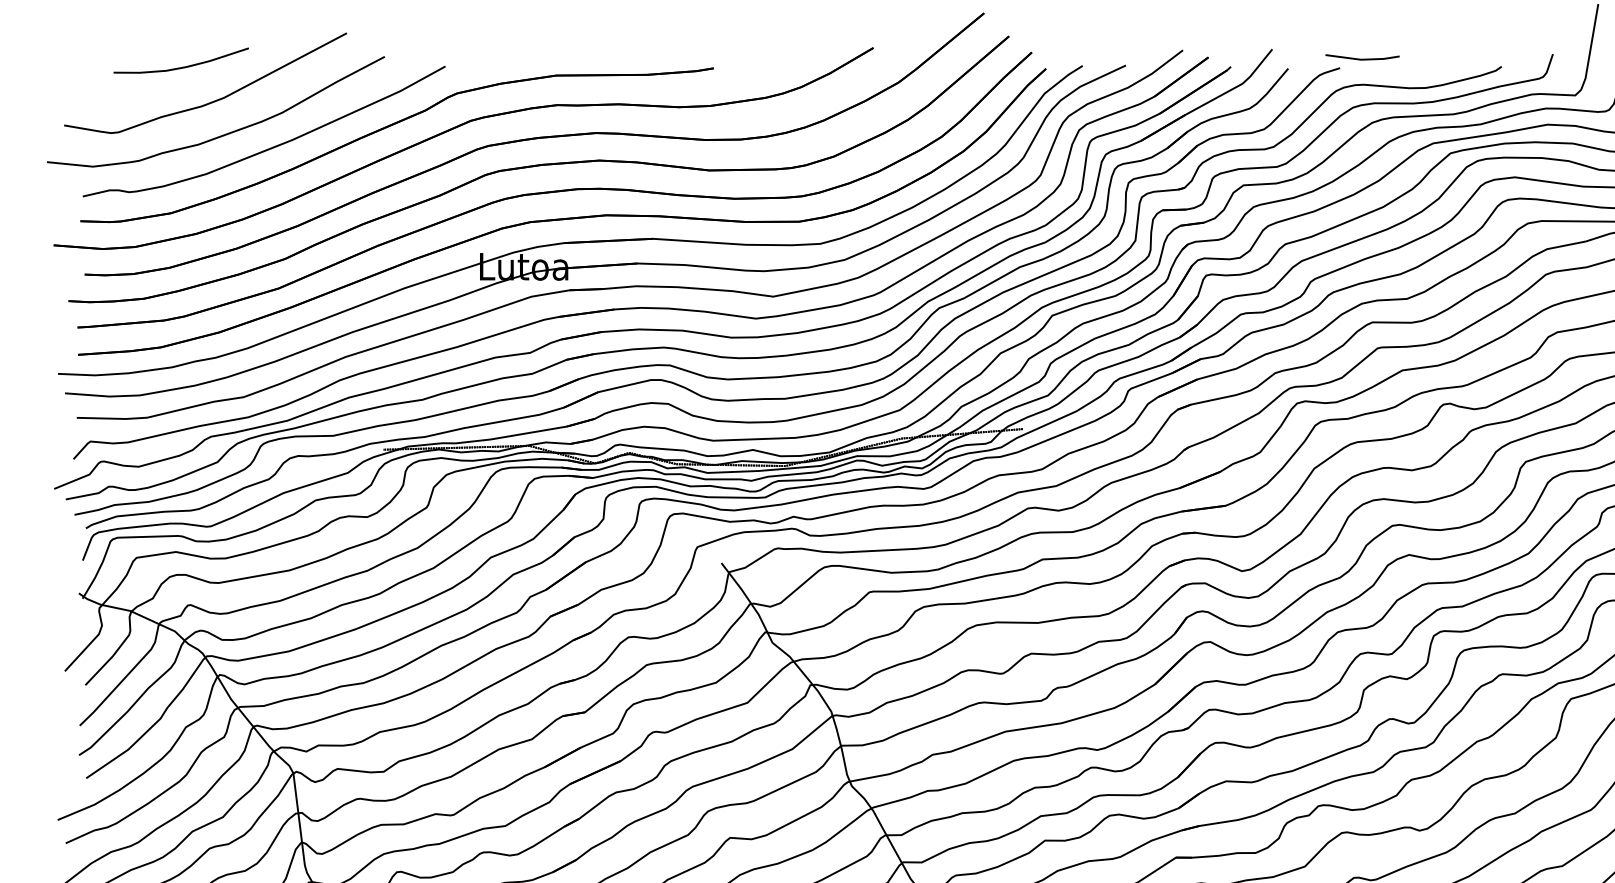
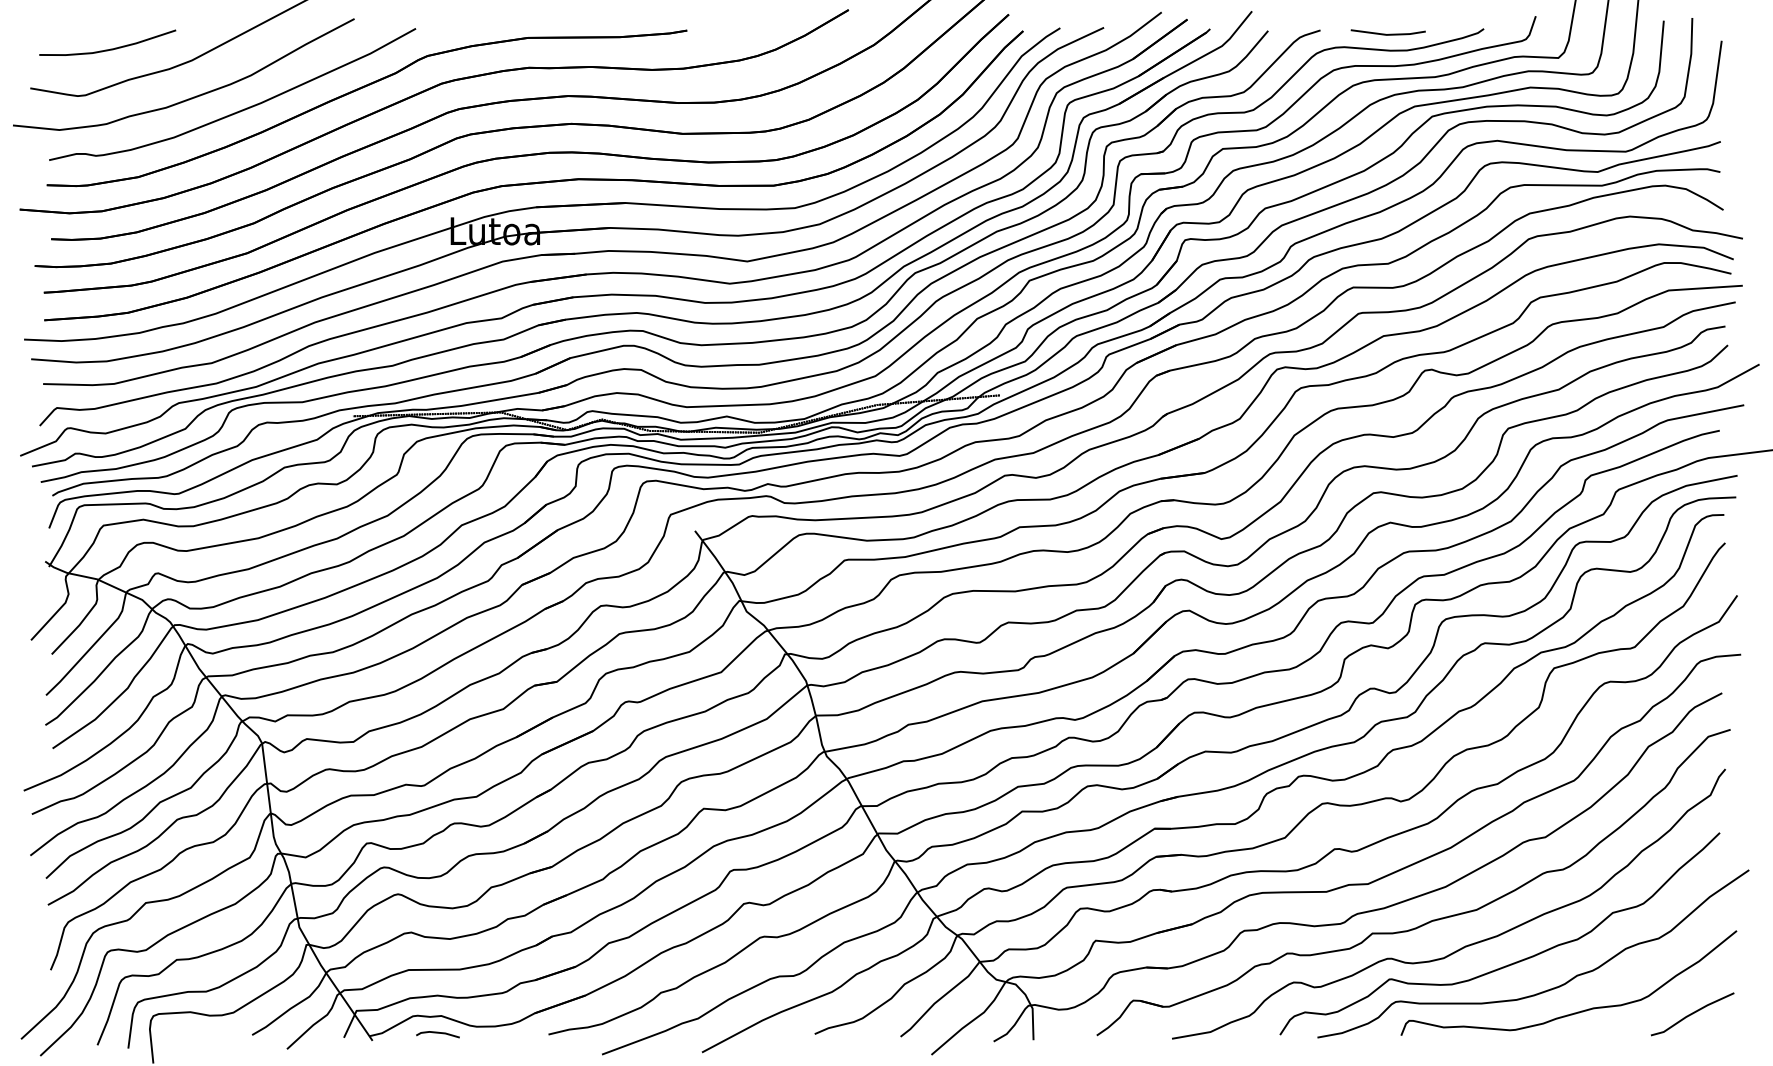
line: (1362, 58) -> (1388, 33), moved
part: (184, 66) -> (110, 48), moved

